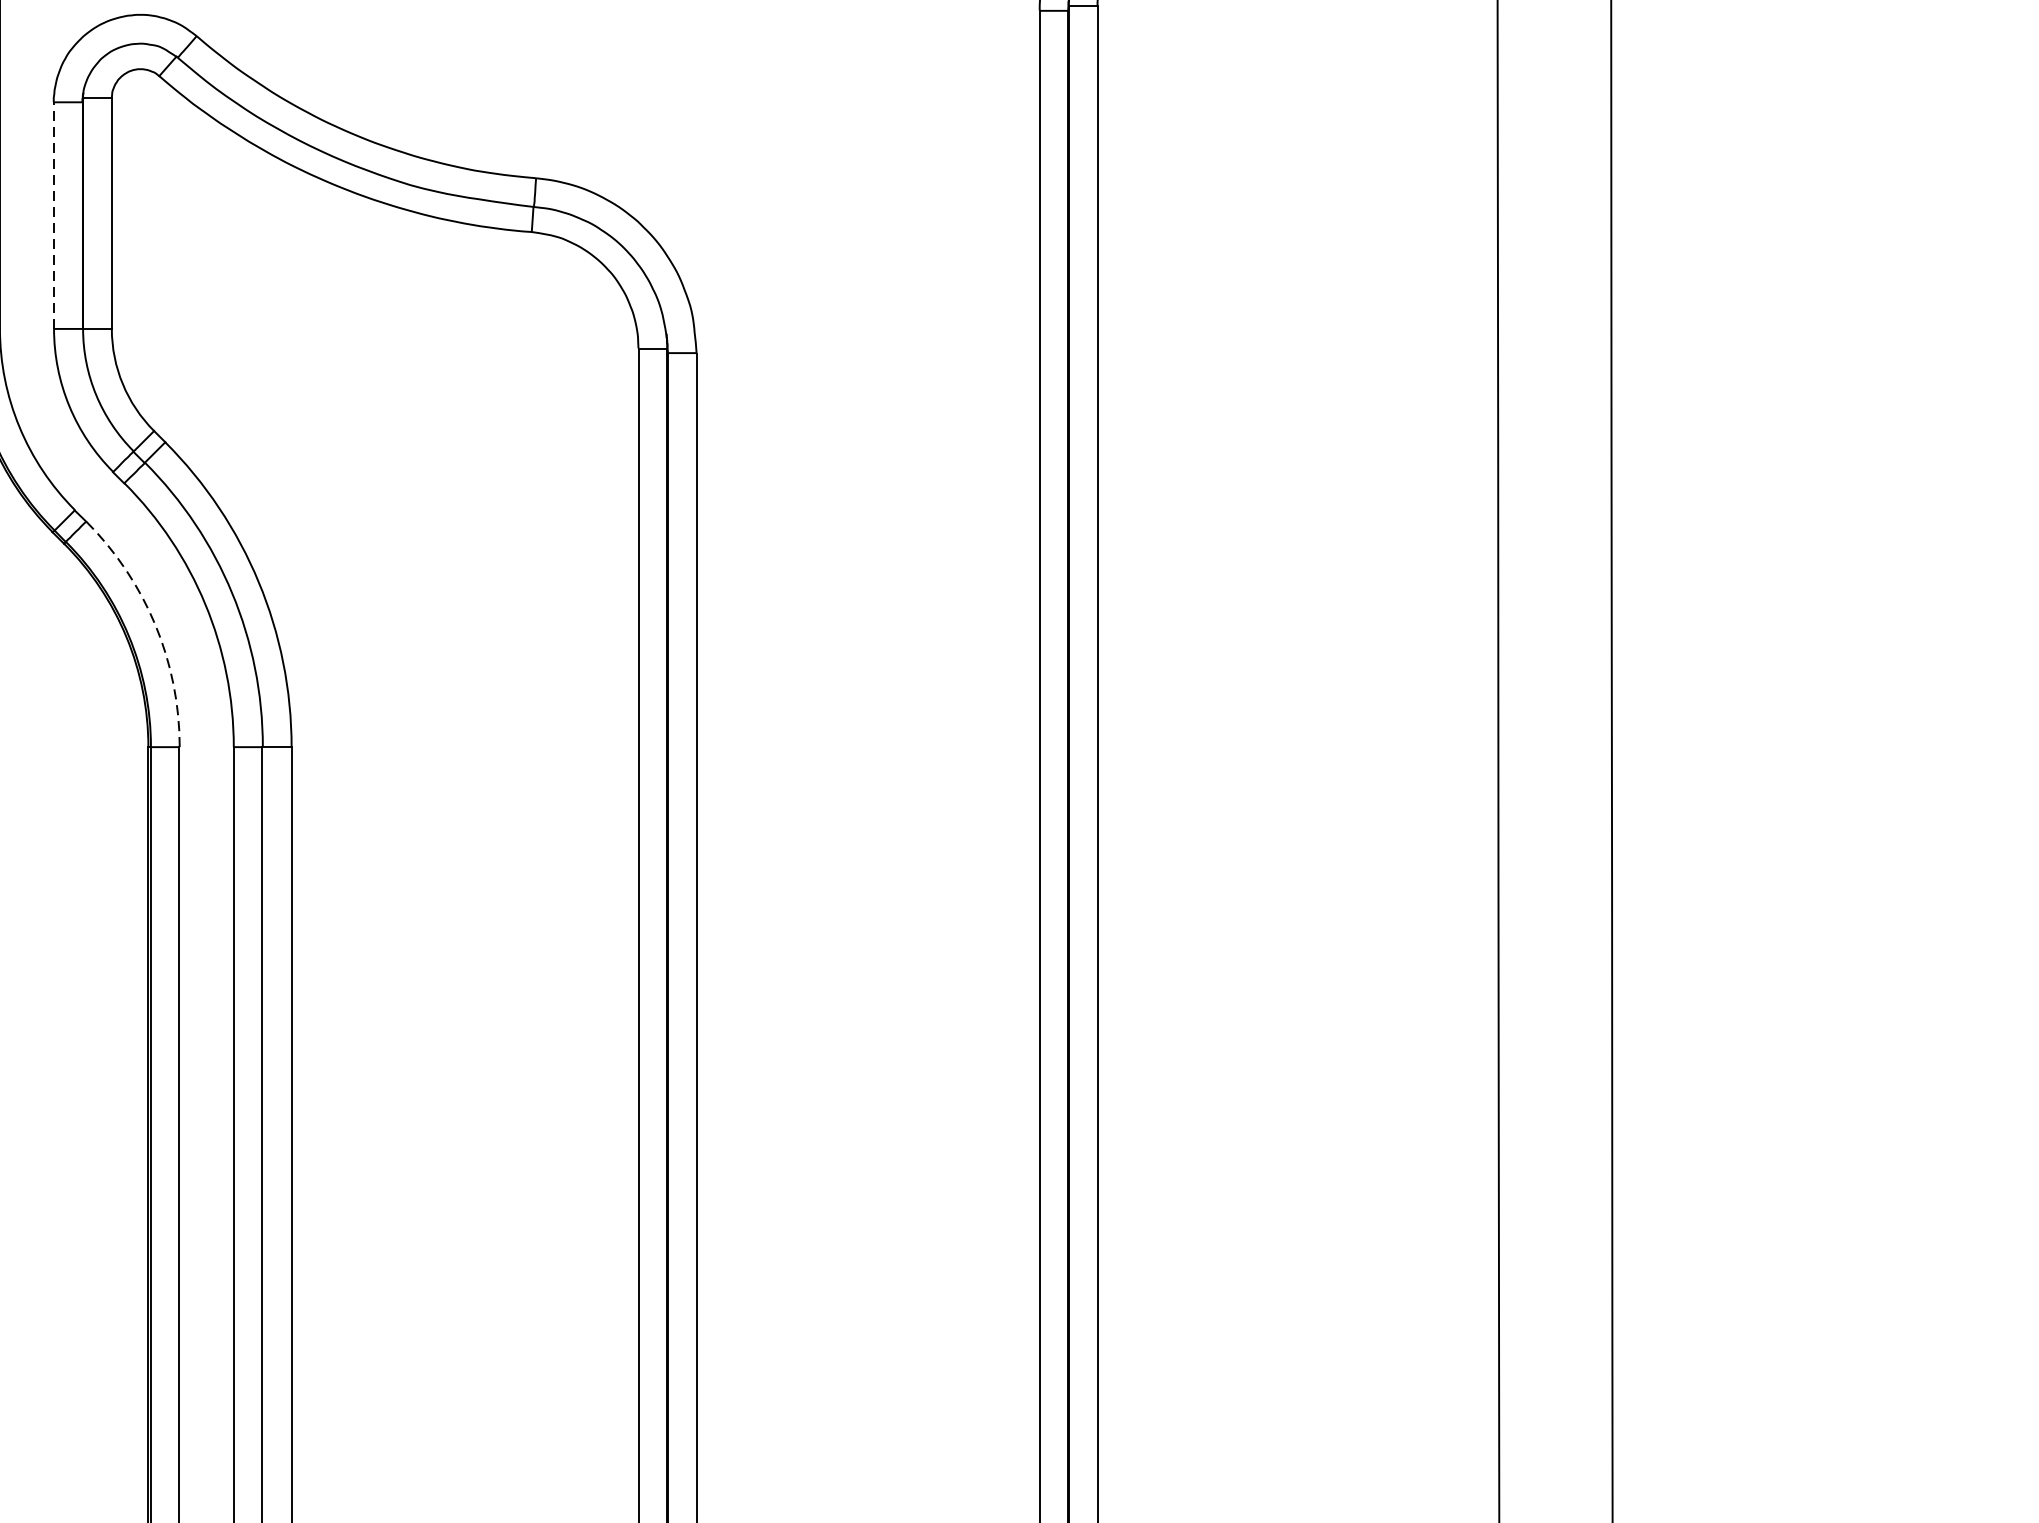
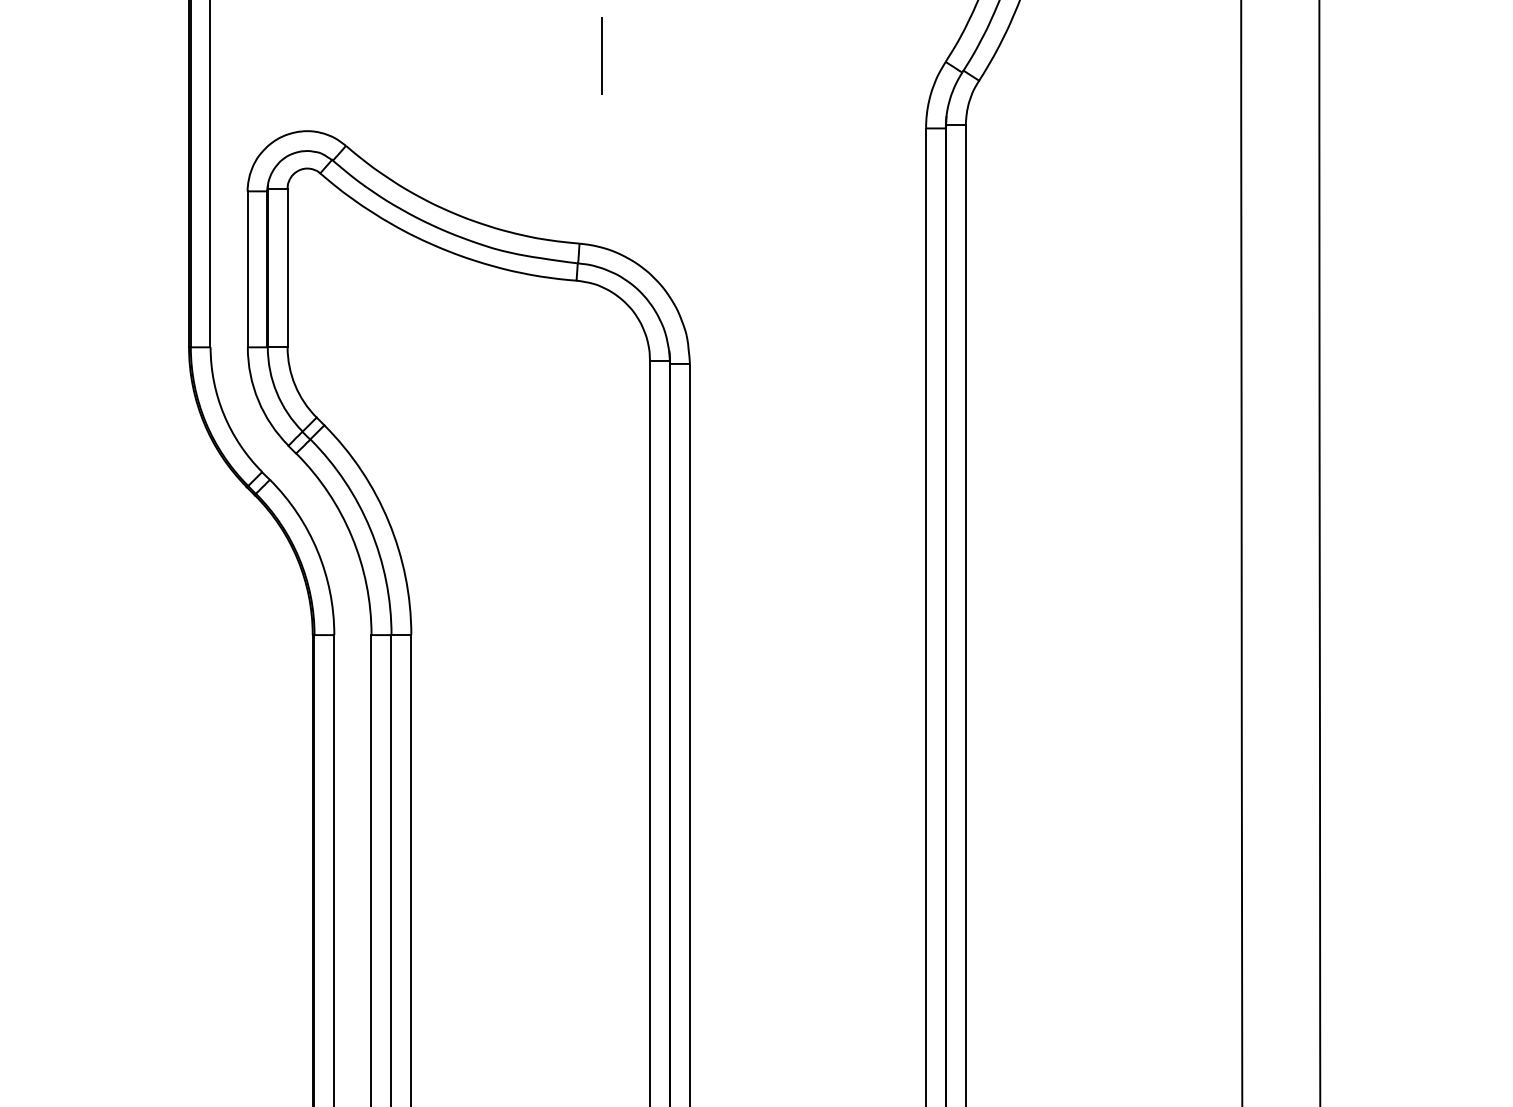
line: (53, 215) -> (247, 269), dashed -> solid
arc: (155, 625) -> (317, 551), dashed -> solid

